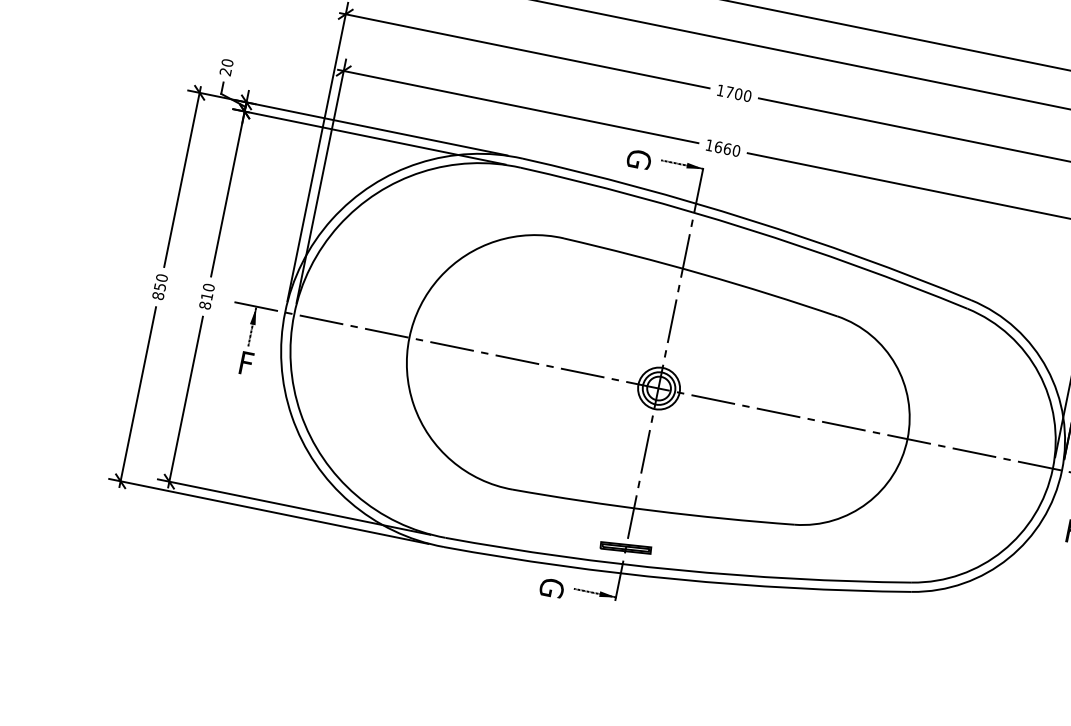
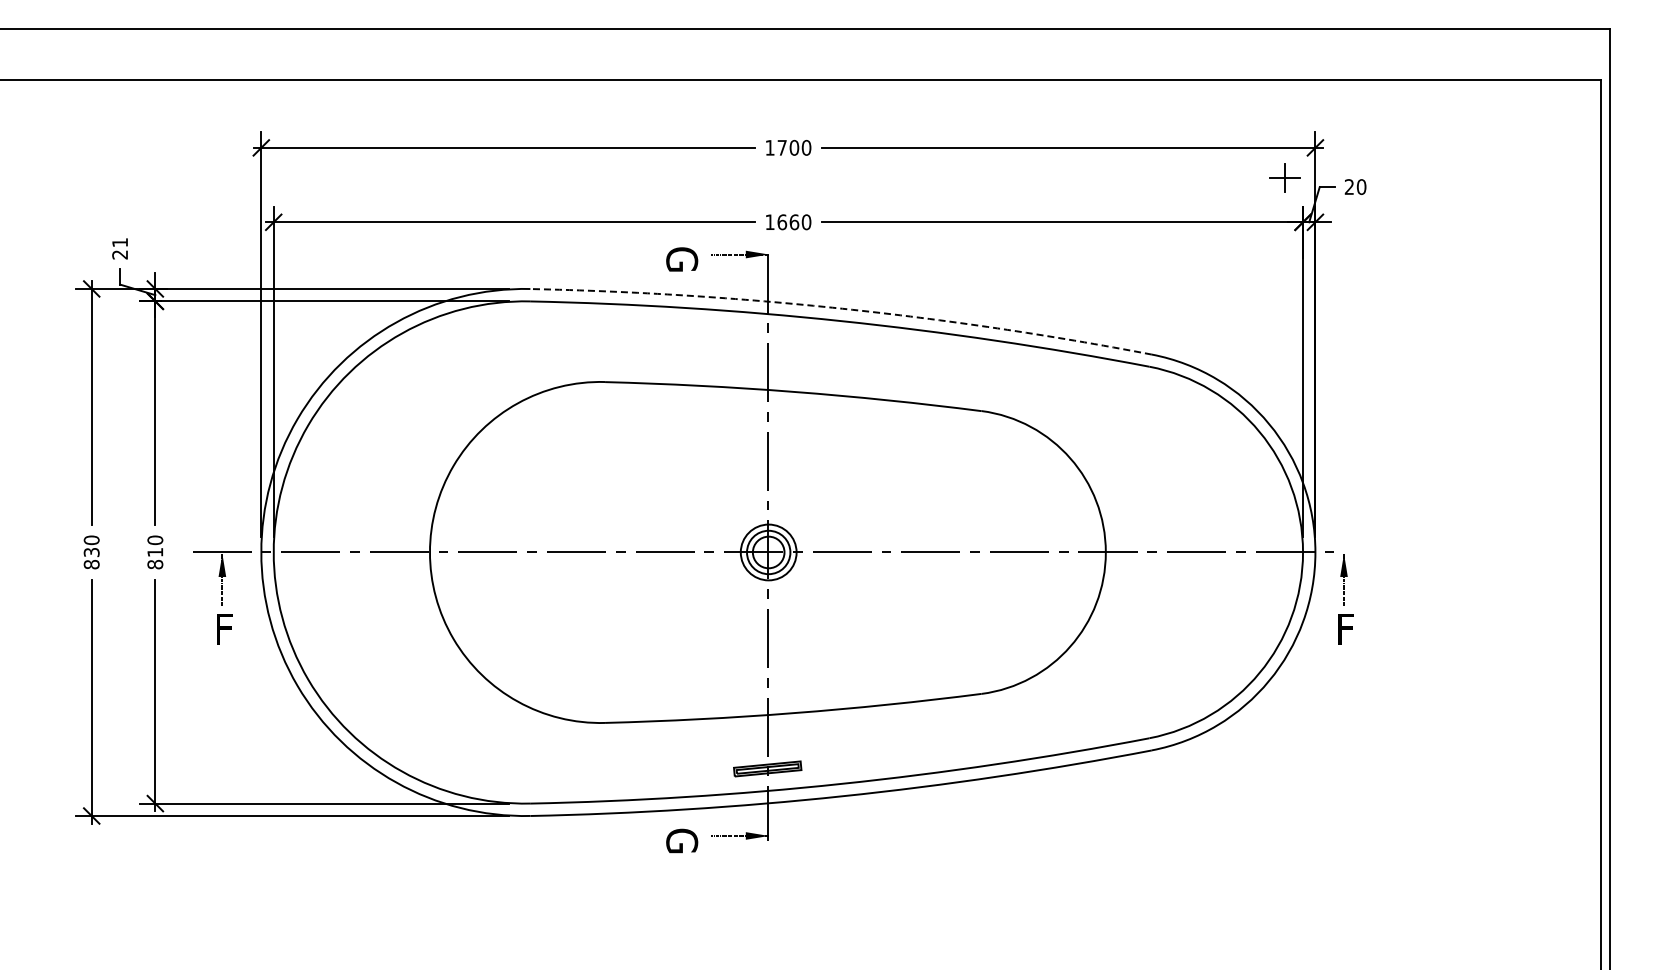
text: (227, 62) -> (120, 242), 20 -> 21
arc: (750, 219) -> (842, 308), solid -> dashed
text: (159, 286) -> (90, 552), 850 -> 830

